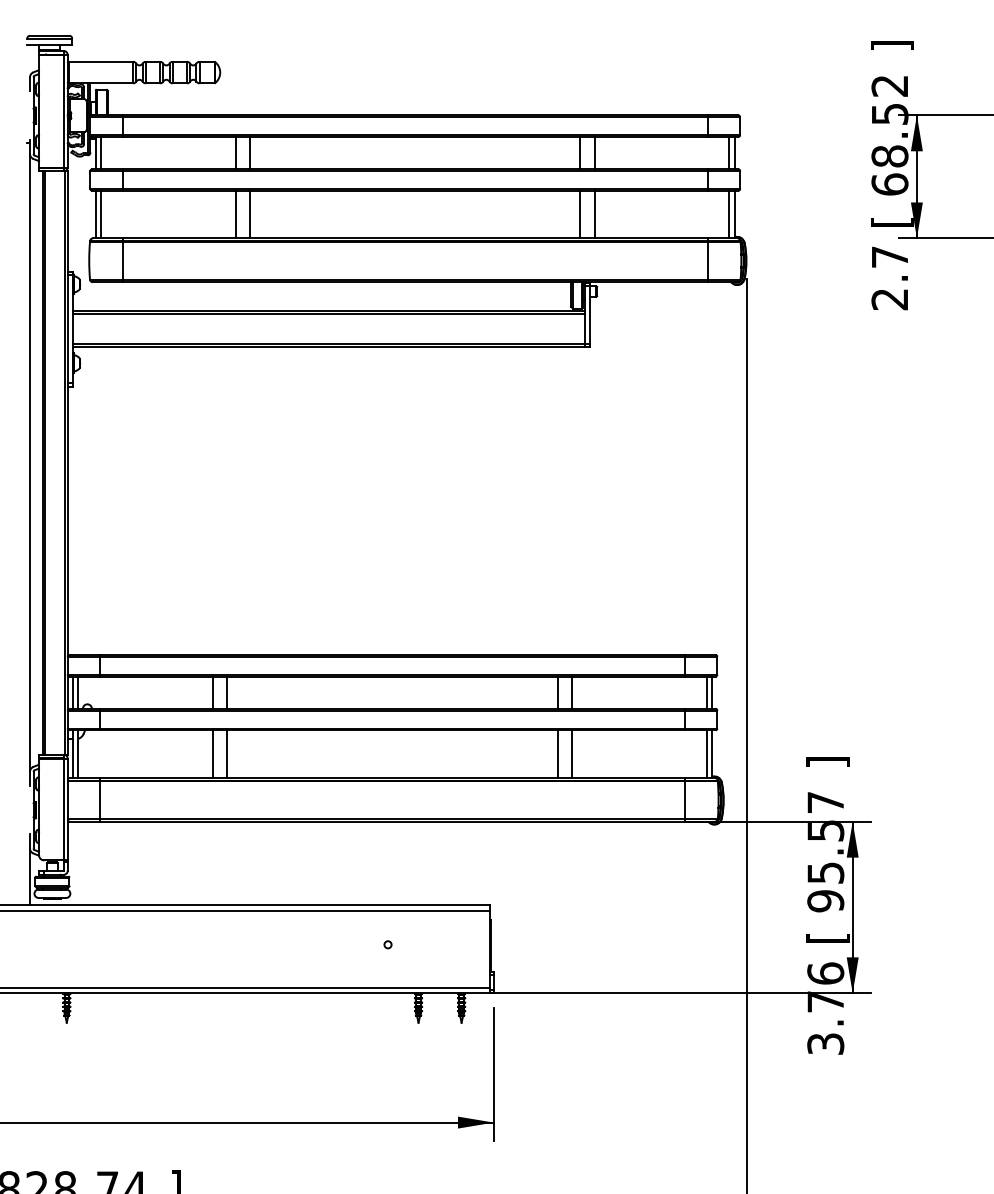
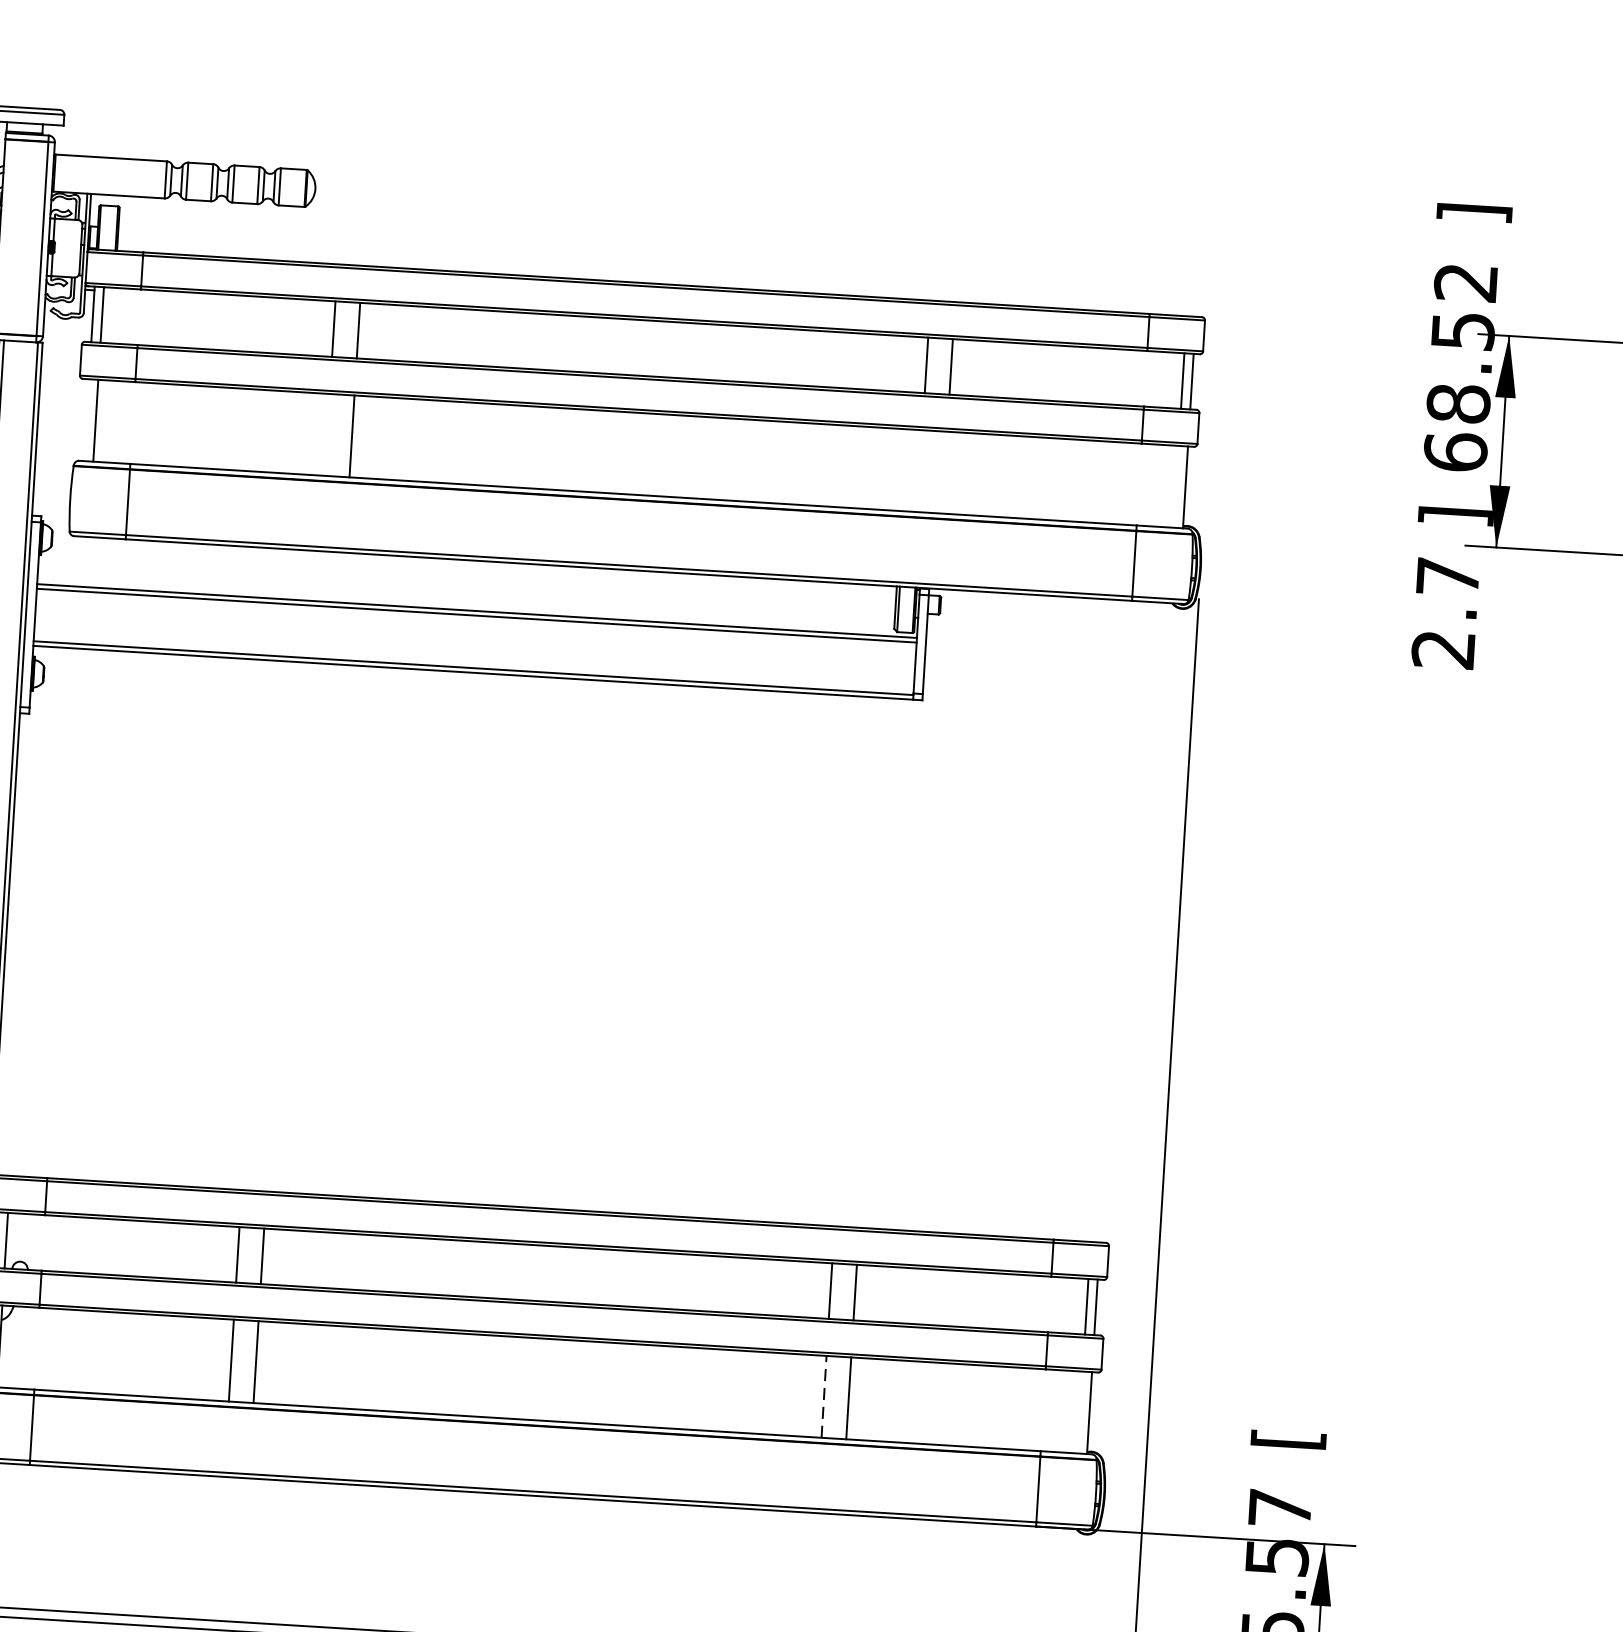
line: (95, 214) -> (85, 420), removed
line: (235, 214) -> (326, 434), removed
line: (580, 214) -> (920, 471), removed
line: (594, 214) -> (944, 472), removed
line: (729, 214) -> (1176, 486), removed
text: (892, 221) -> (1456, 515), [ -> ]
line: (706, 753) -> (1080, 1411), removed
line: (557, 754) -> (823, 1397), solid -> dashed
text: (827, 761) -> (1287, 1437), ] -> [

